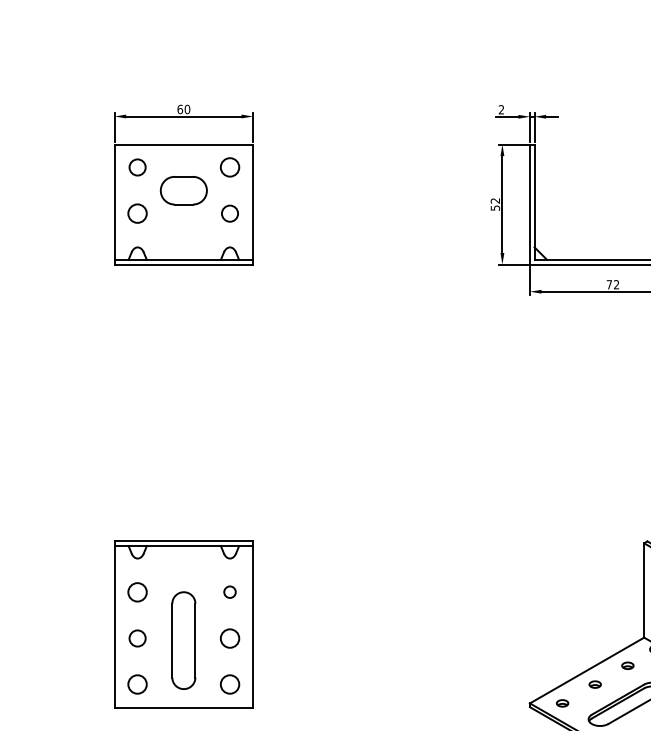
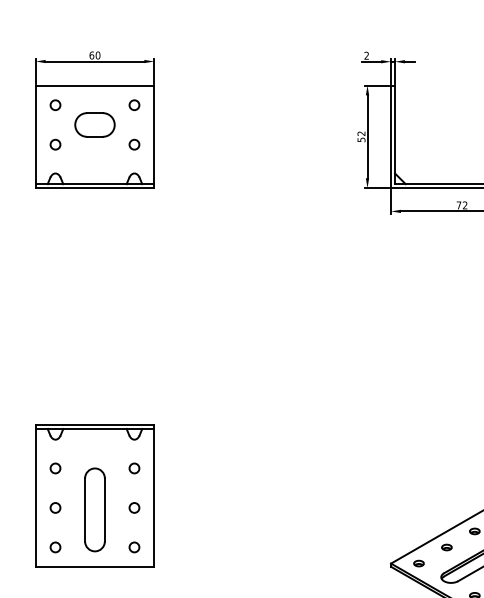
circle: (137, 167) -> (55, 105), size x0.71
circle: (229, 167) -> (134, 105), size x0.62
circle: (137, 213) -> (55, 144), size x0.62
circle: (229, 213) -> (134, 144), size x0.71
circle: (137, 591) -> (55, 467), size x0.62
circle: (137, 637) -> (55, 507), size x0.71
circle: (229, 637) -> (134, 507), size x0.62
circle: (137, 684) -> (55, 547), size x0.62
circle: (229, 684) -> (134, 547), size x0.62

